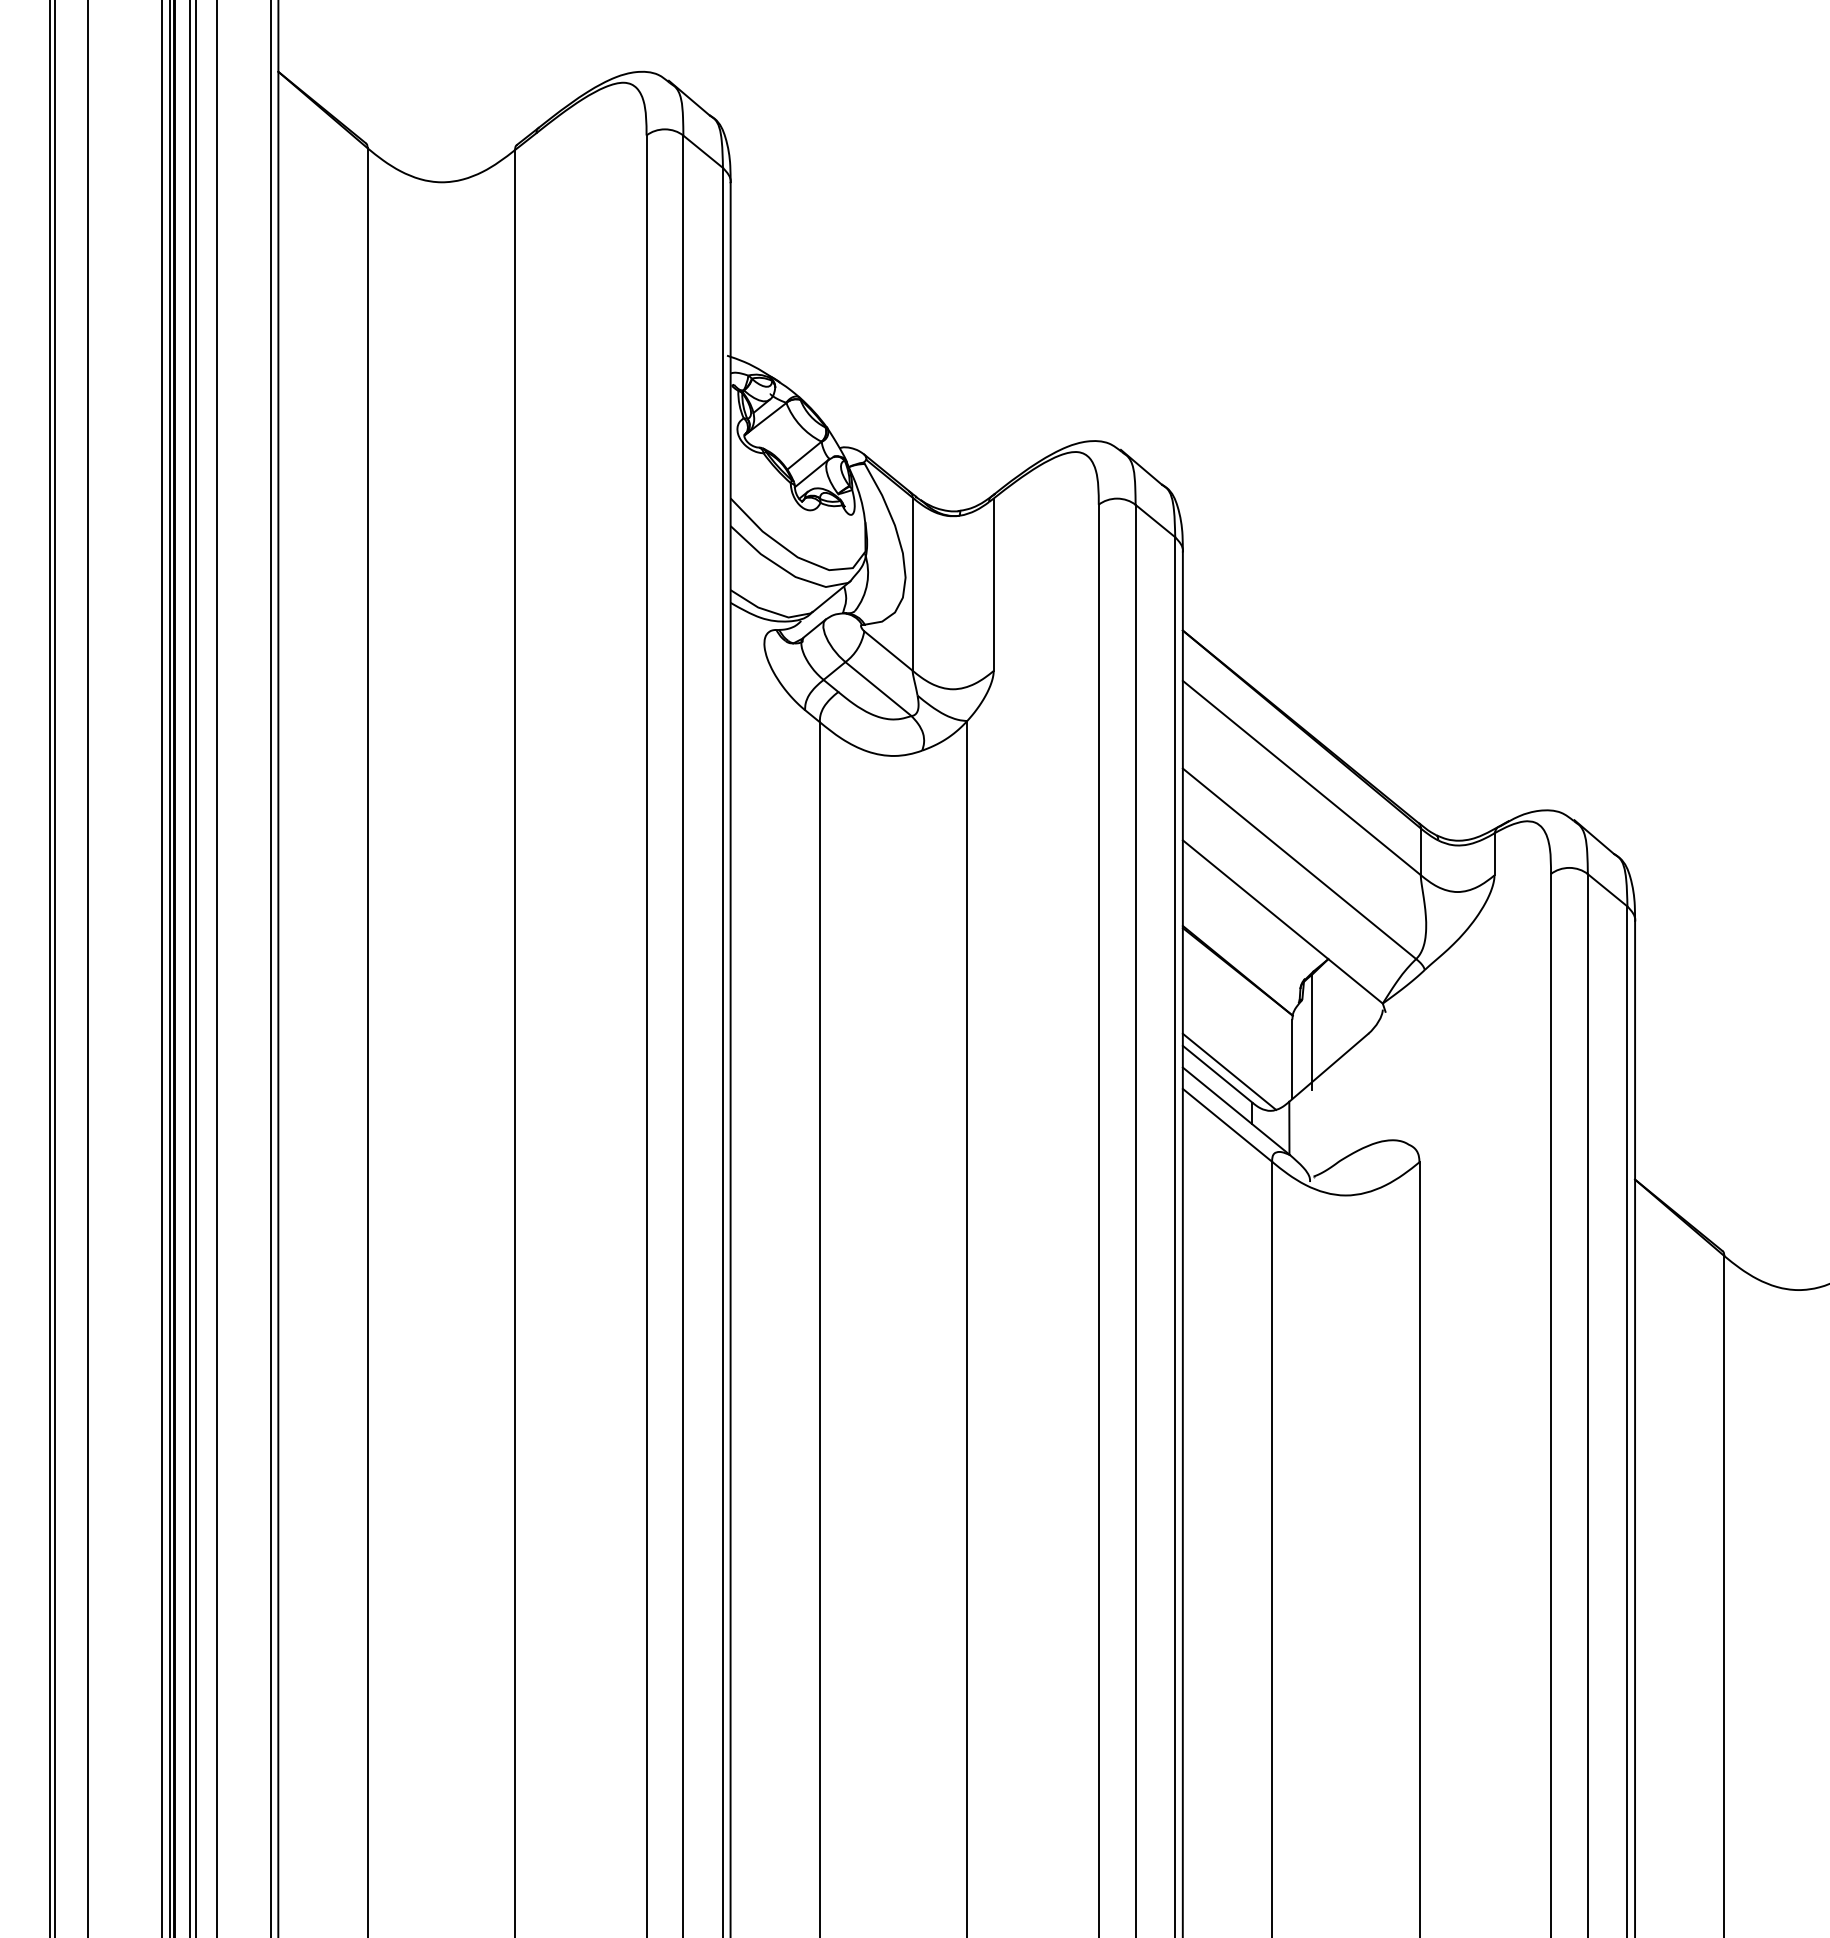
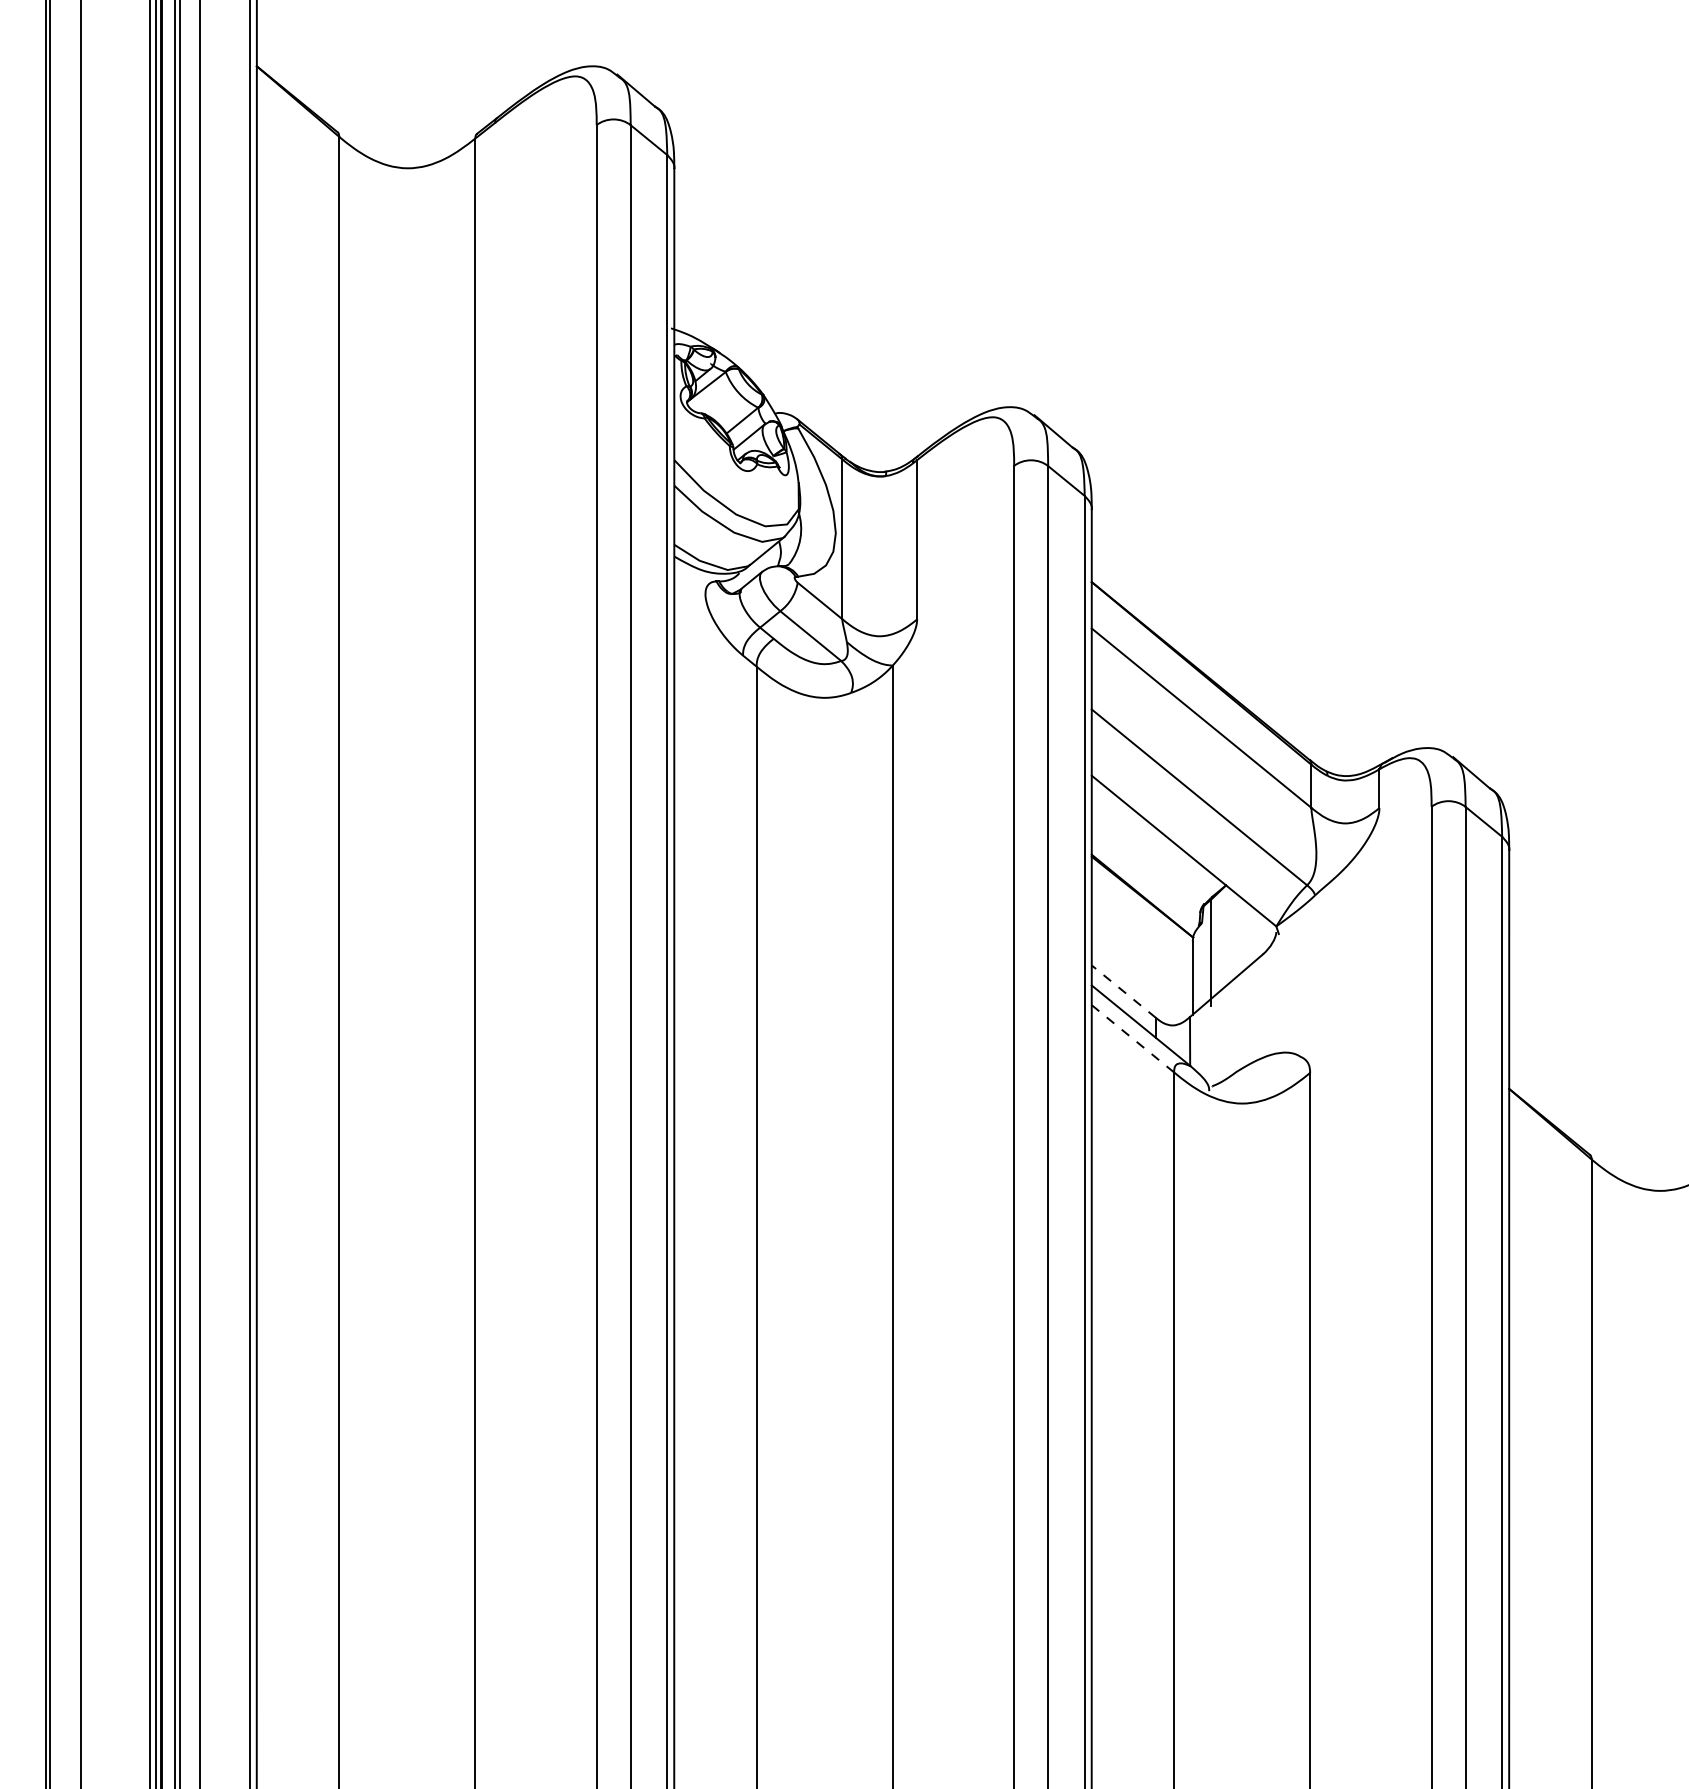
line: (1229, 1071) -> (1134, 989), removed
line: (1217, 1074) -> (1123, 991), solid -> dashed
line: (1227, 1125) -> (1132, 1038), solid -> dashed

